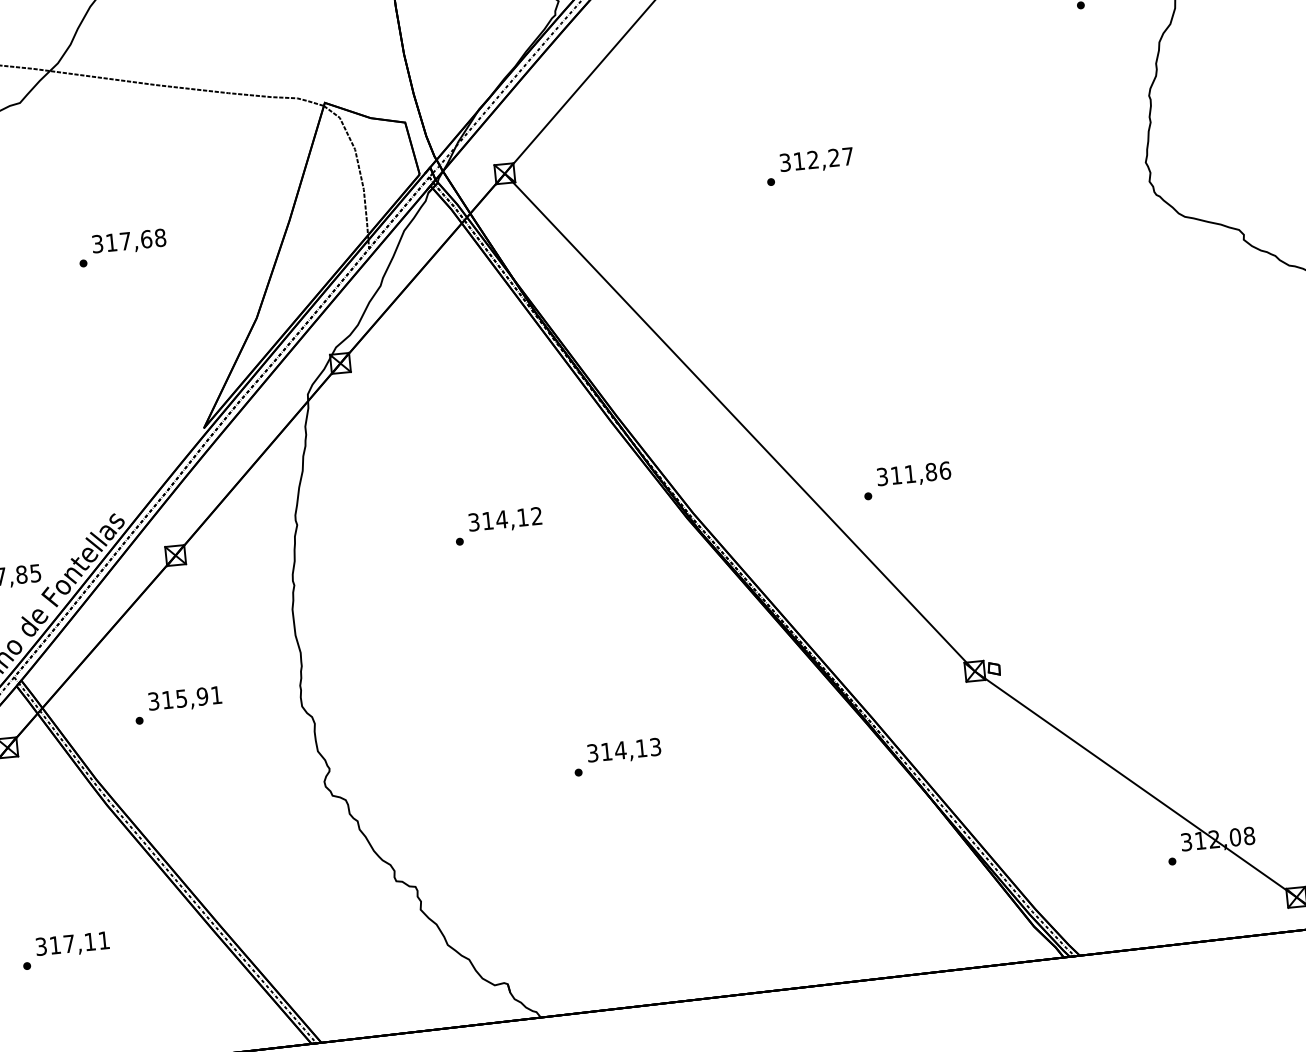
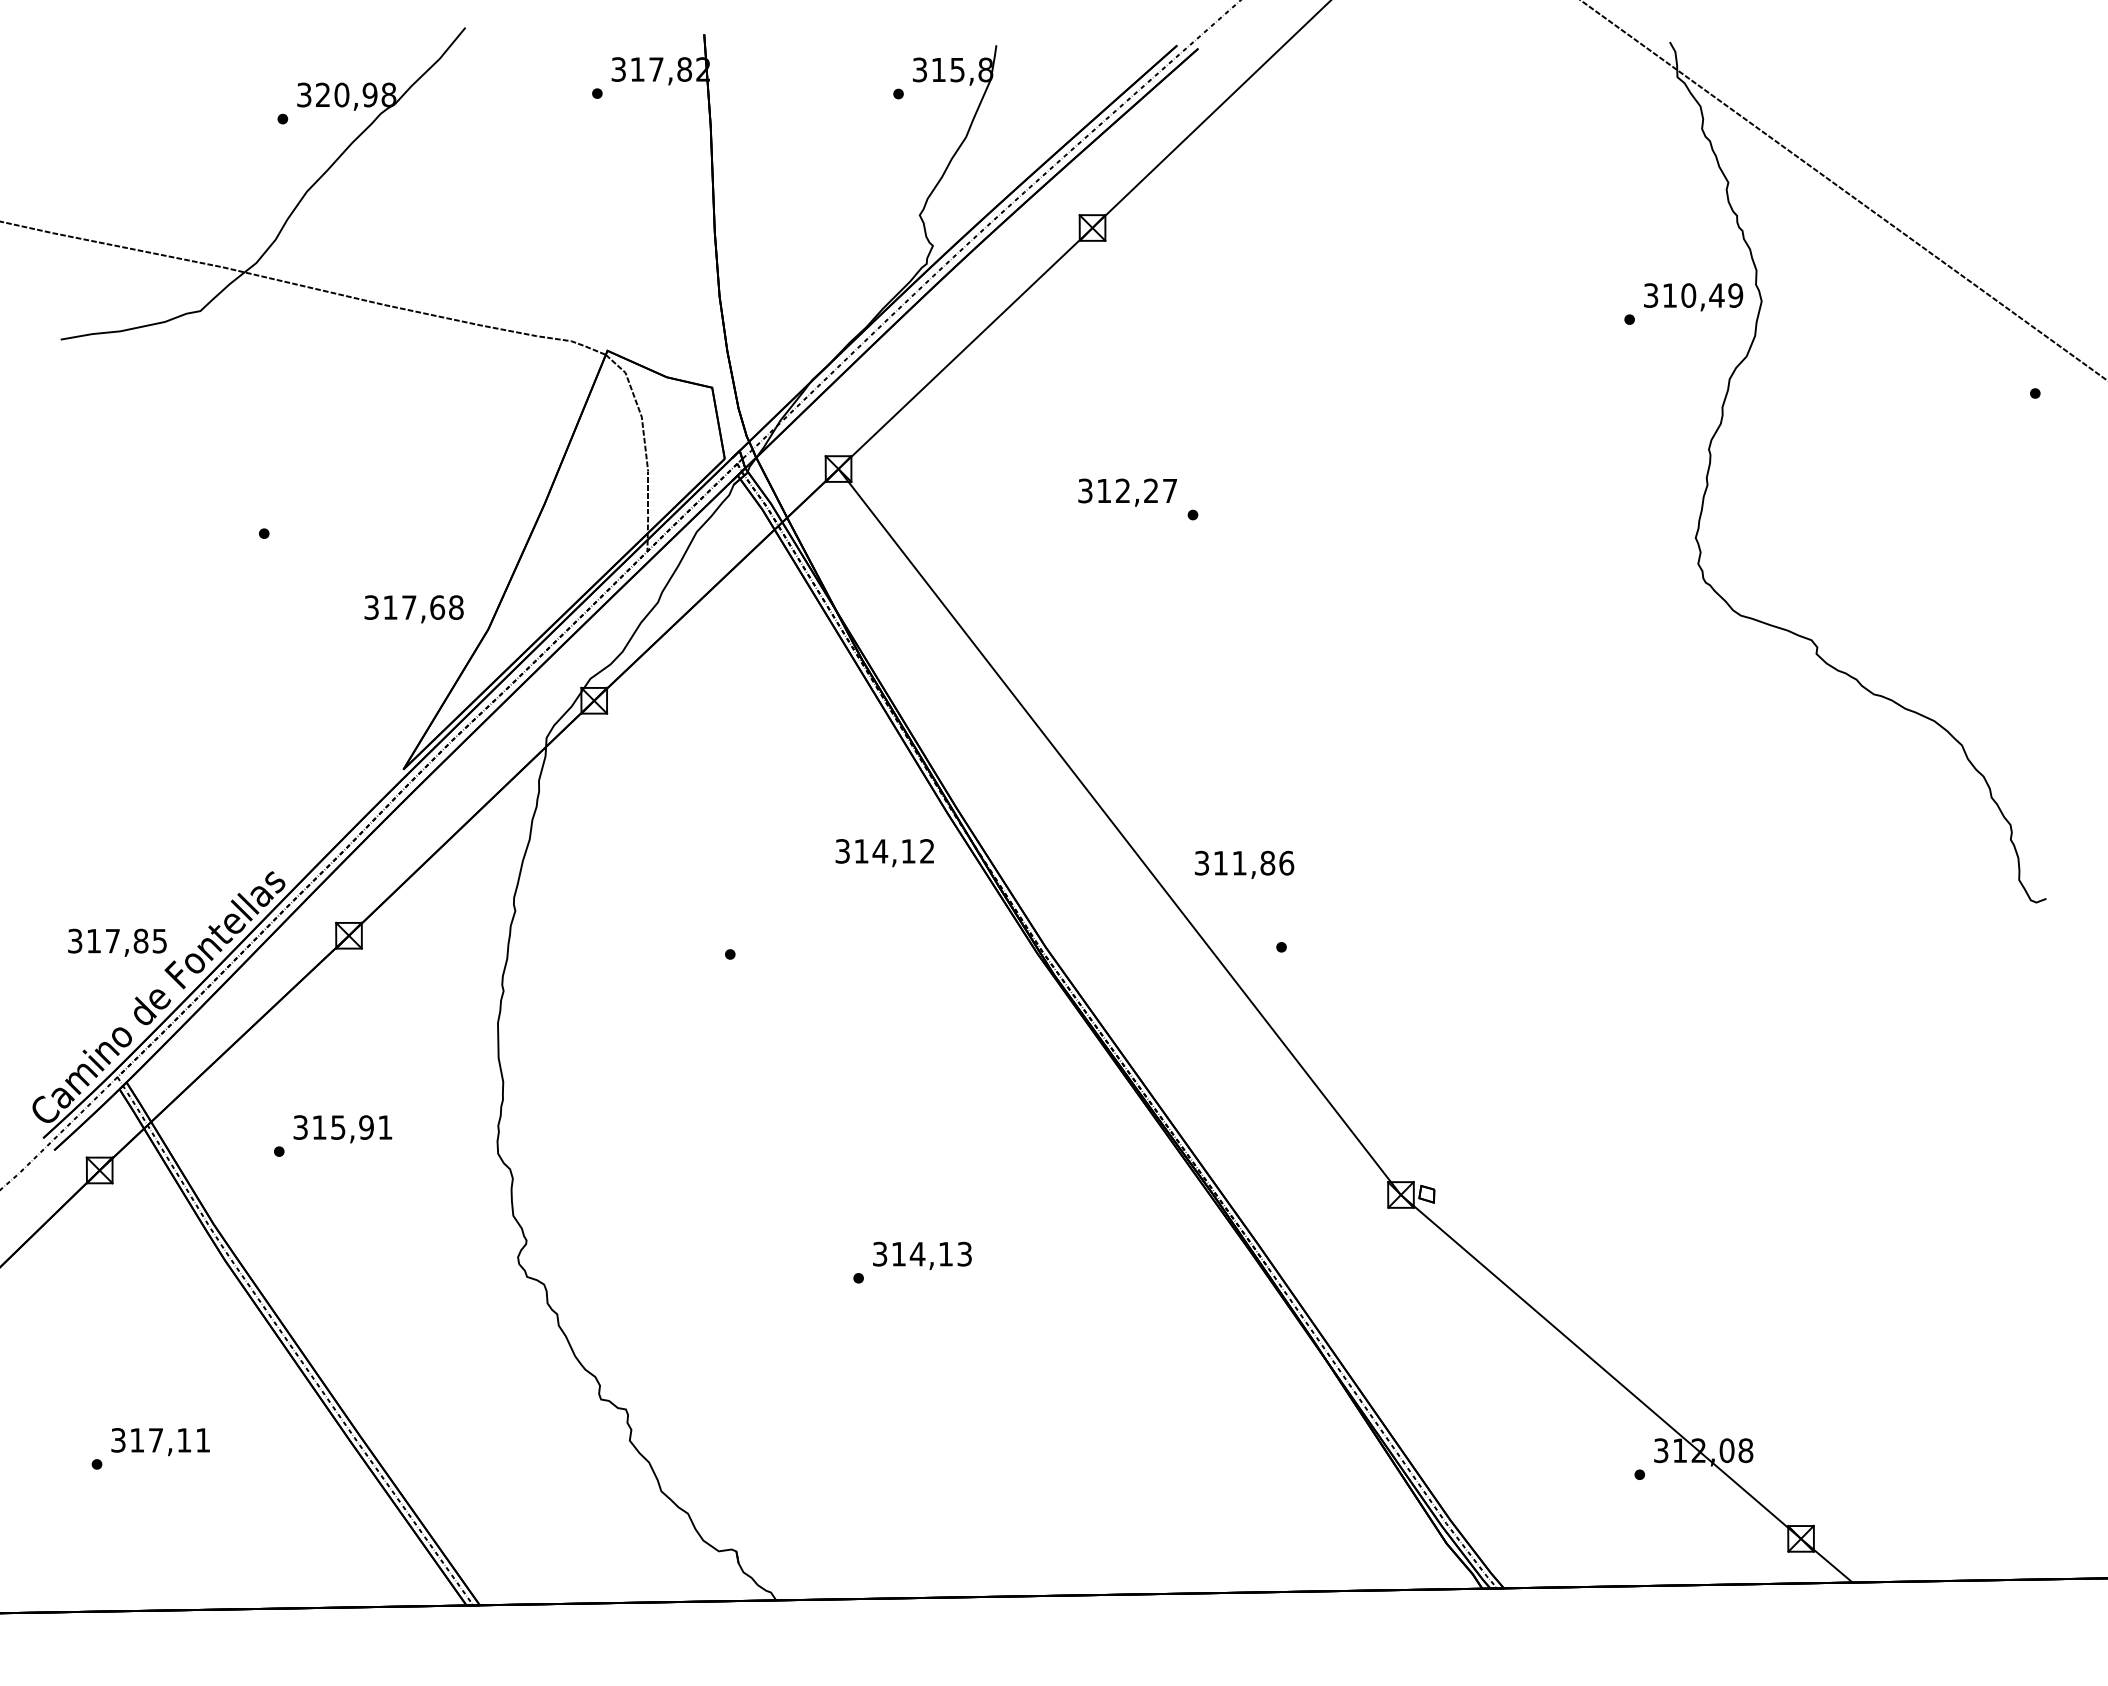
text: (816, 160) -> (1127, 492), moved
text: (128, 242) -> (413, 609), moved
text: (914, 474) -> (1244, 864), moved
text: (505, 520) -> (884, 853), moved

